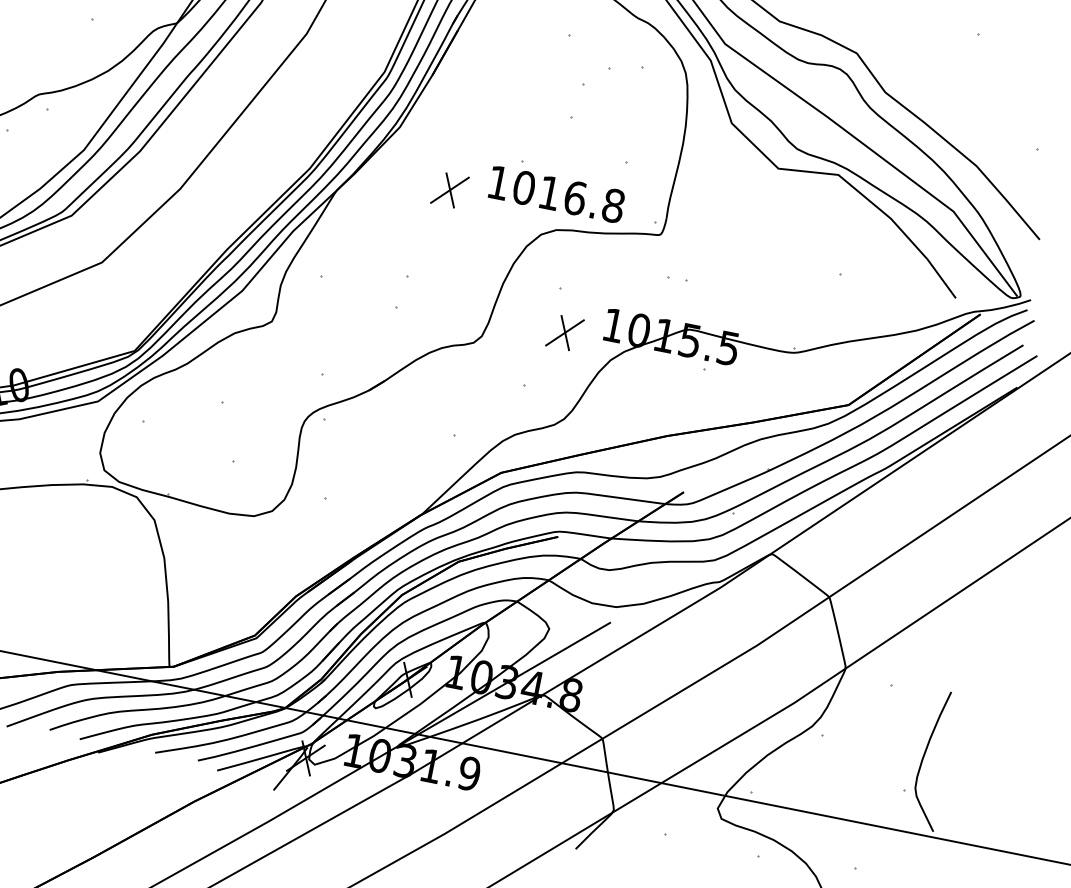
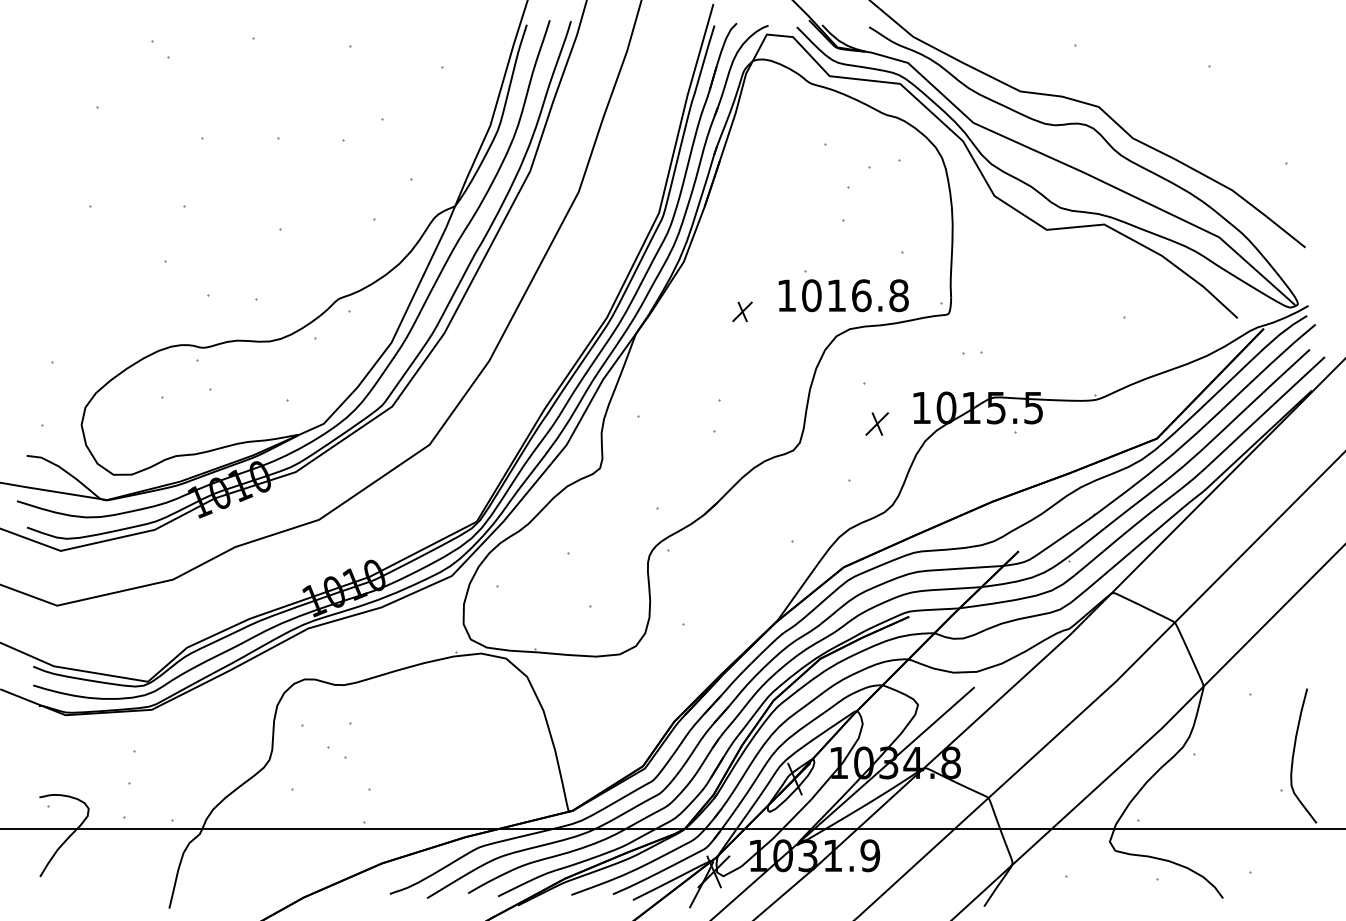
part: (449, 189) -> (742, 311), size x0.6
part: (564, 332) -> (876, 423), size x0.7

